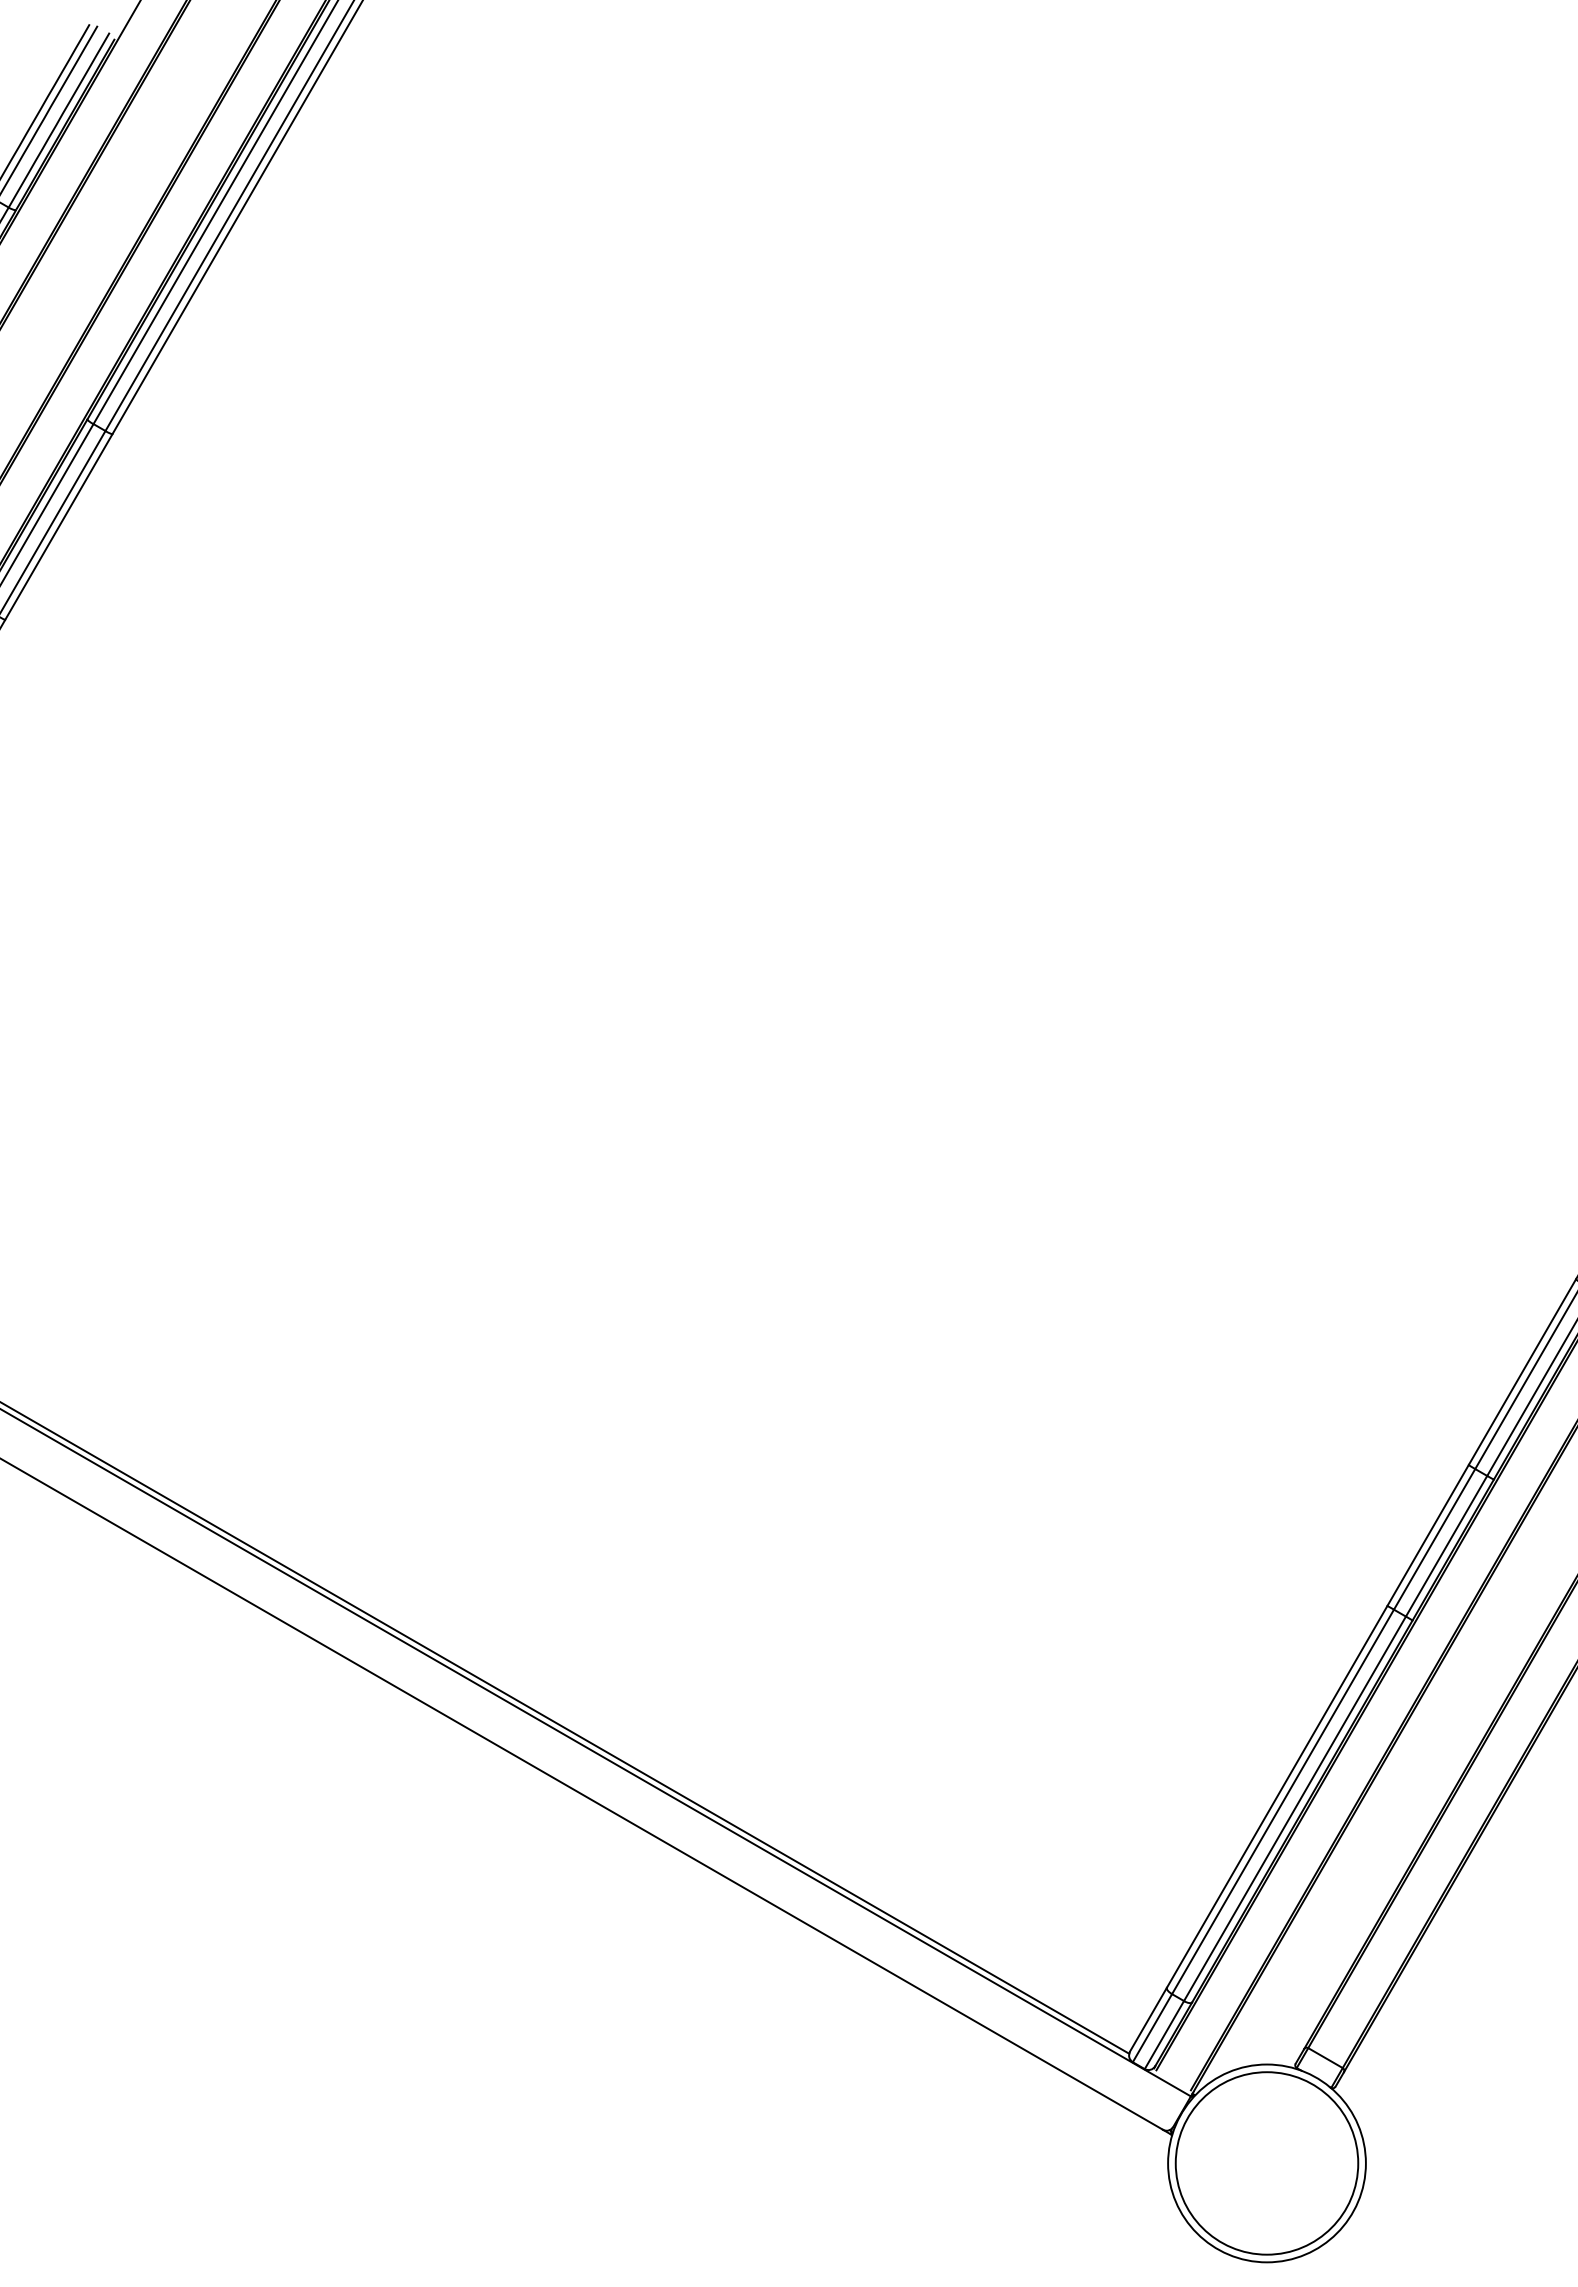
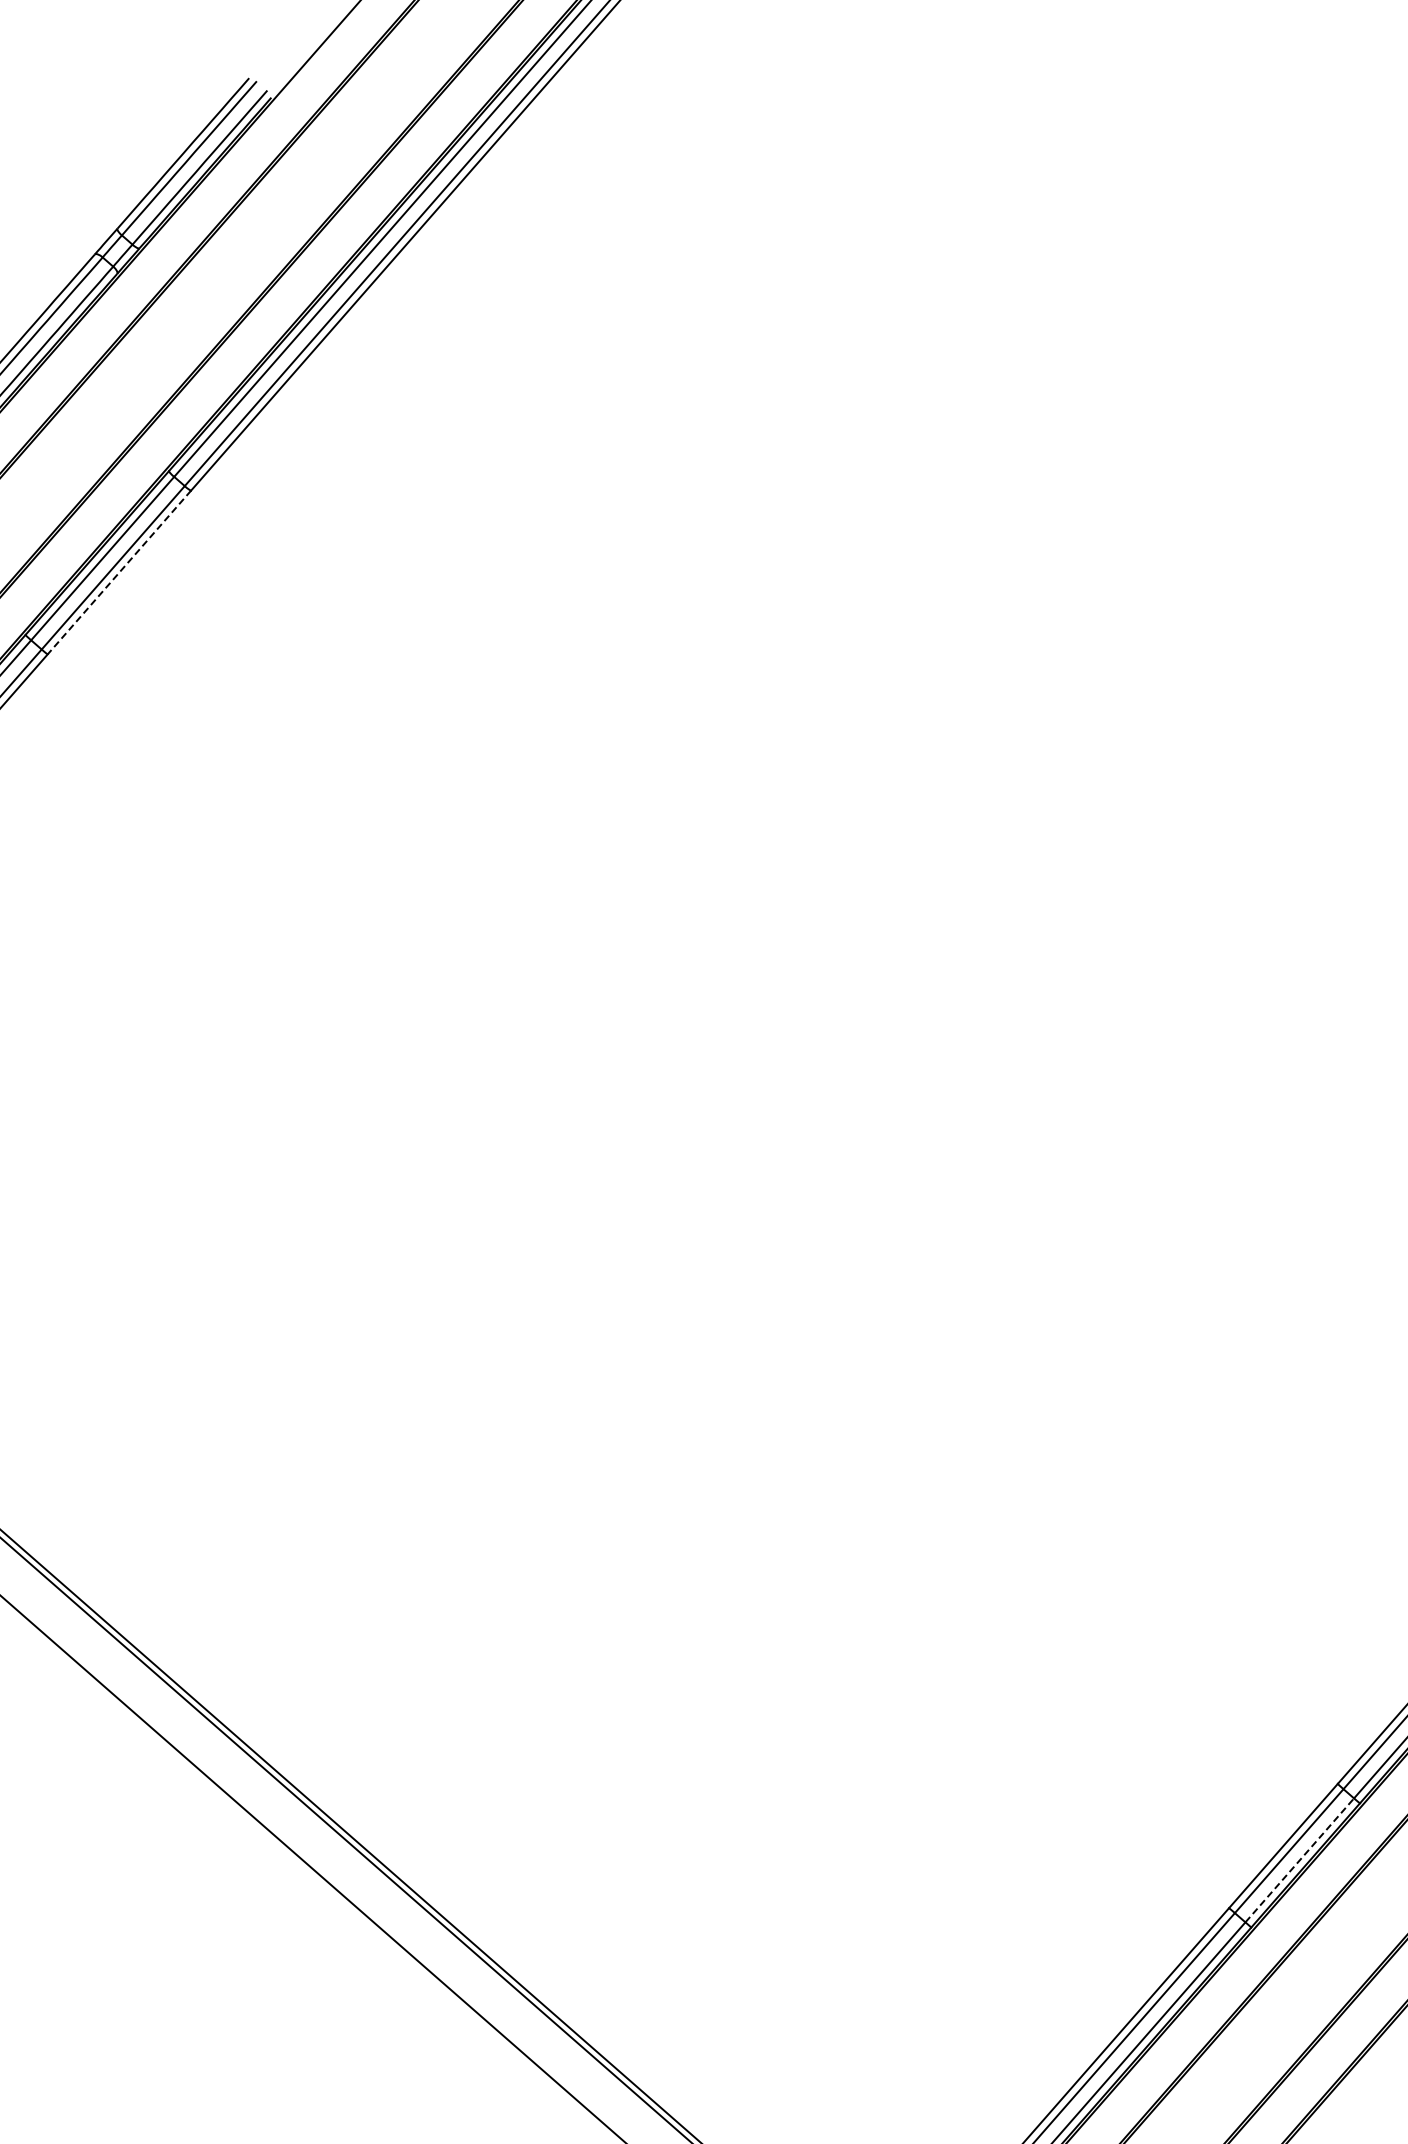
line: (58, 527) -> (118, 572), solid -> dashed
line: (1446, 1545) -> (1299, 1859), solid -> dashed

